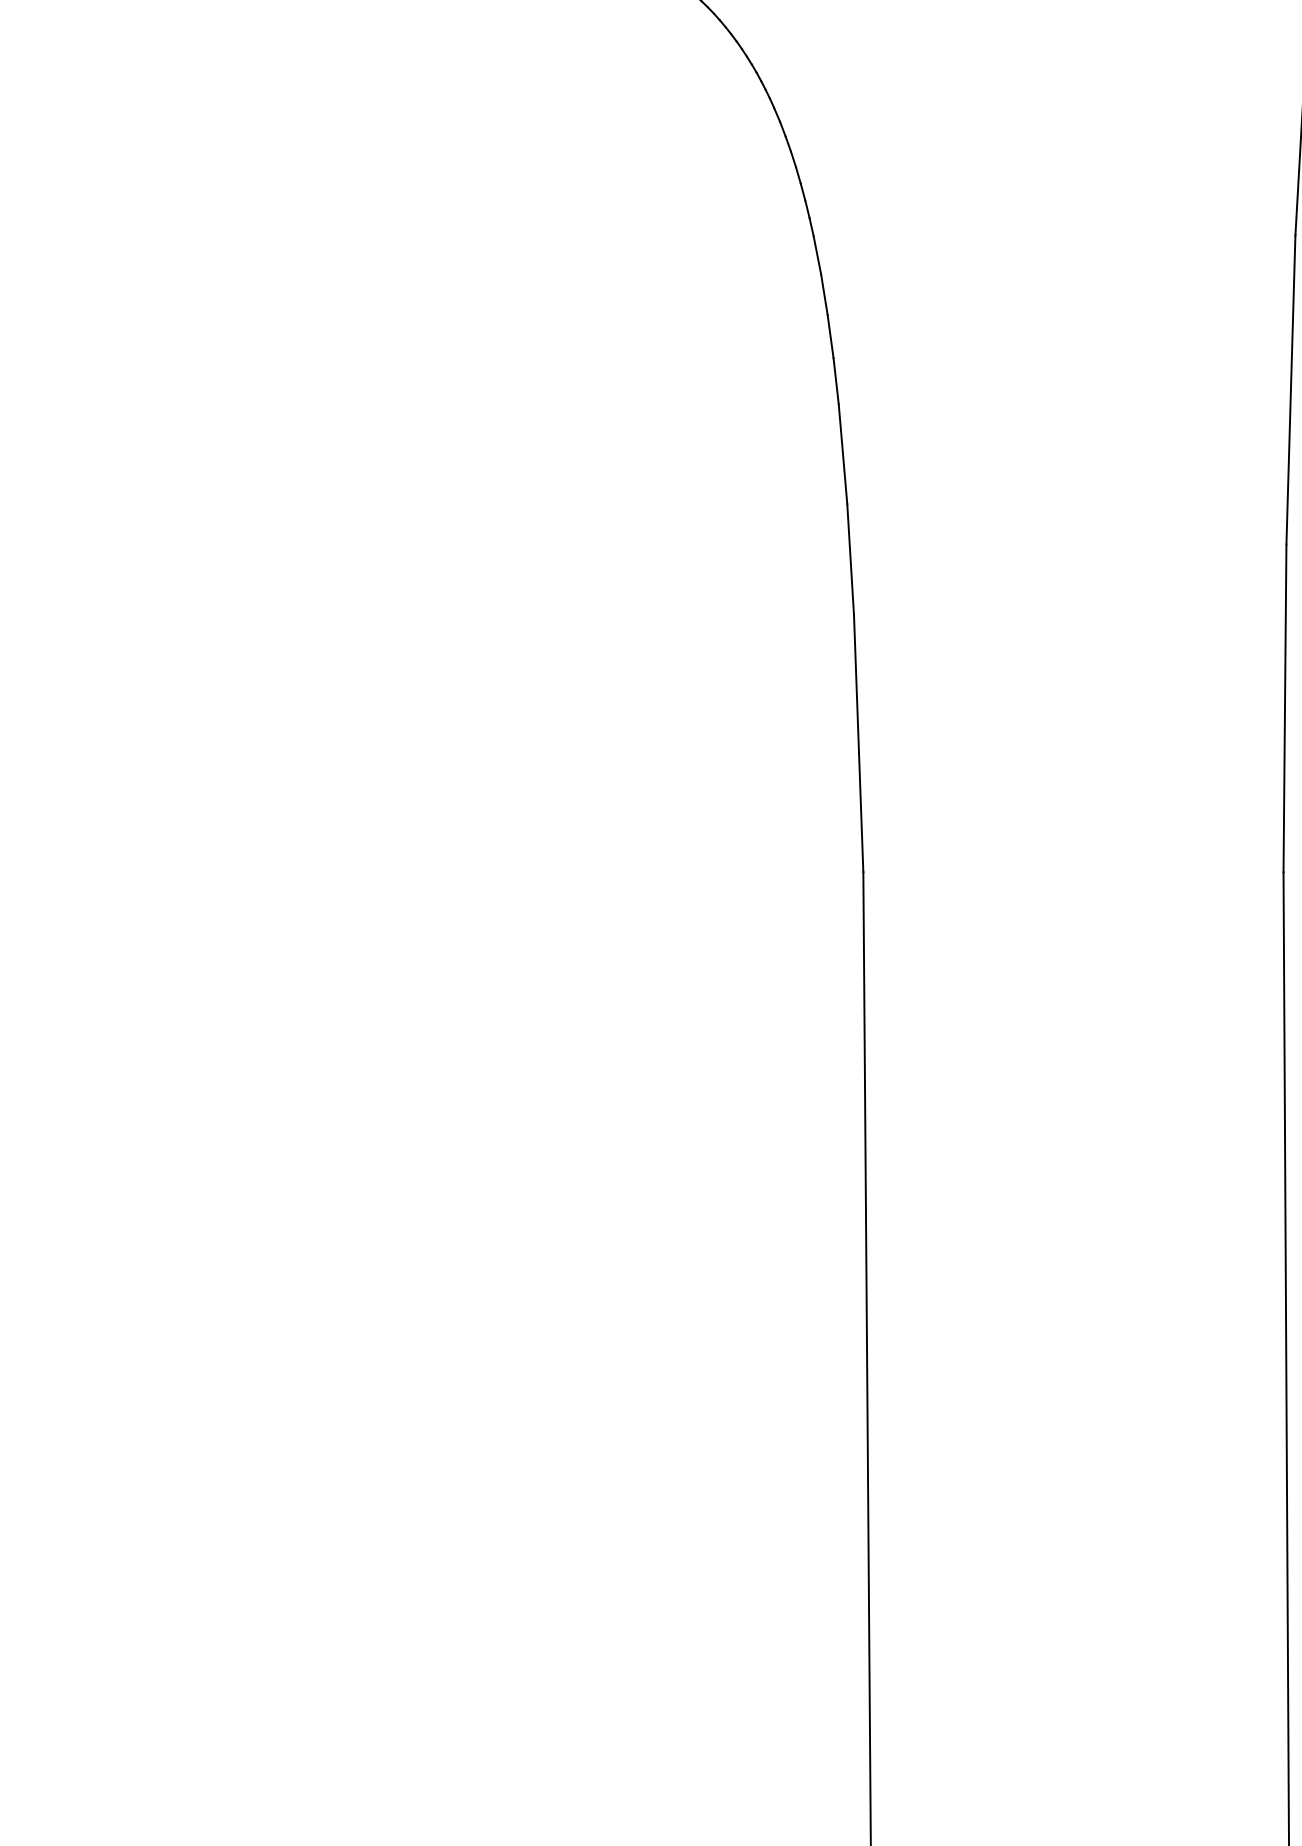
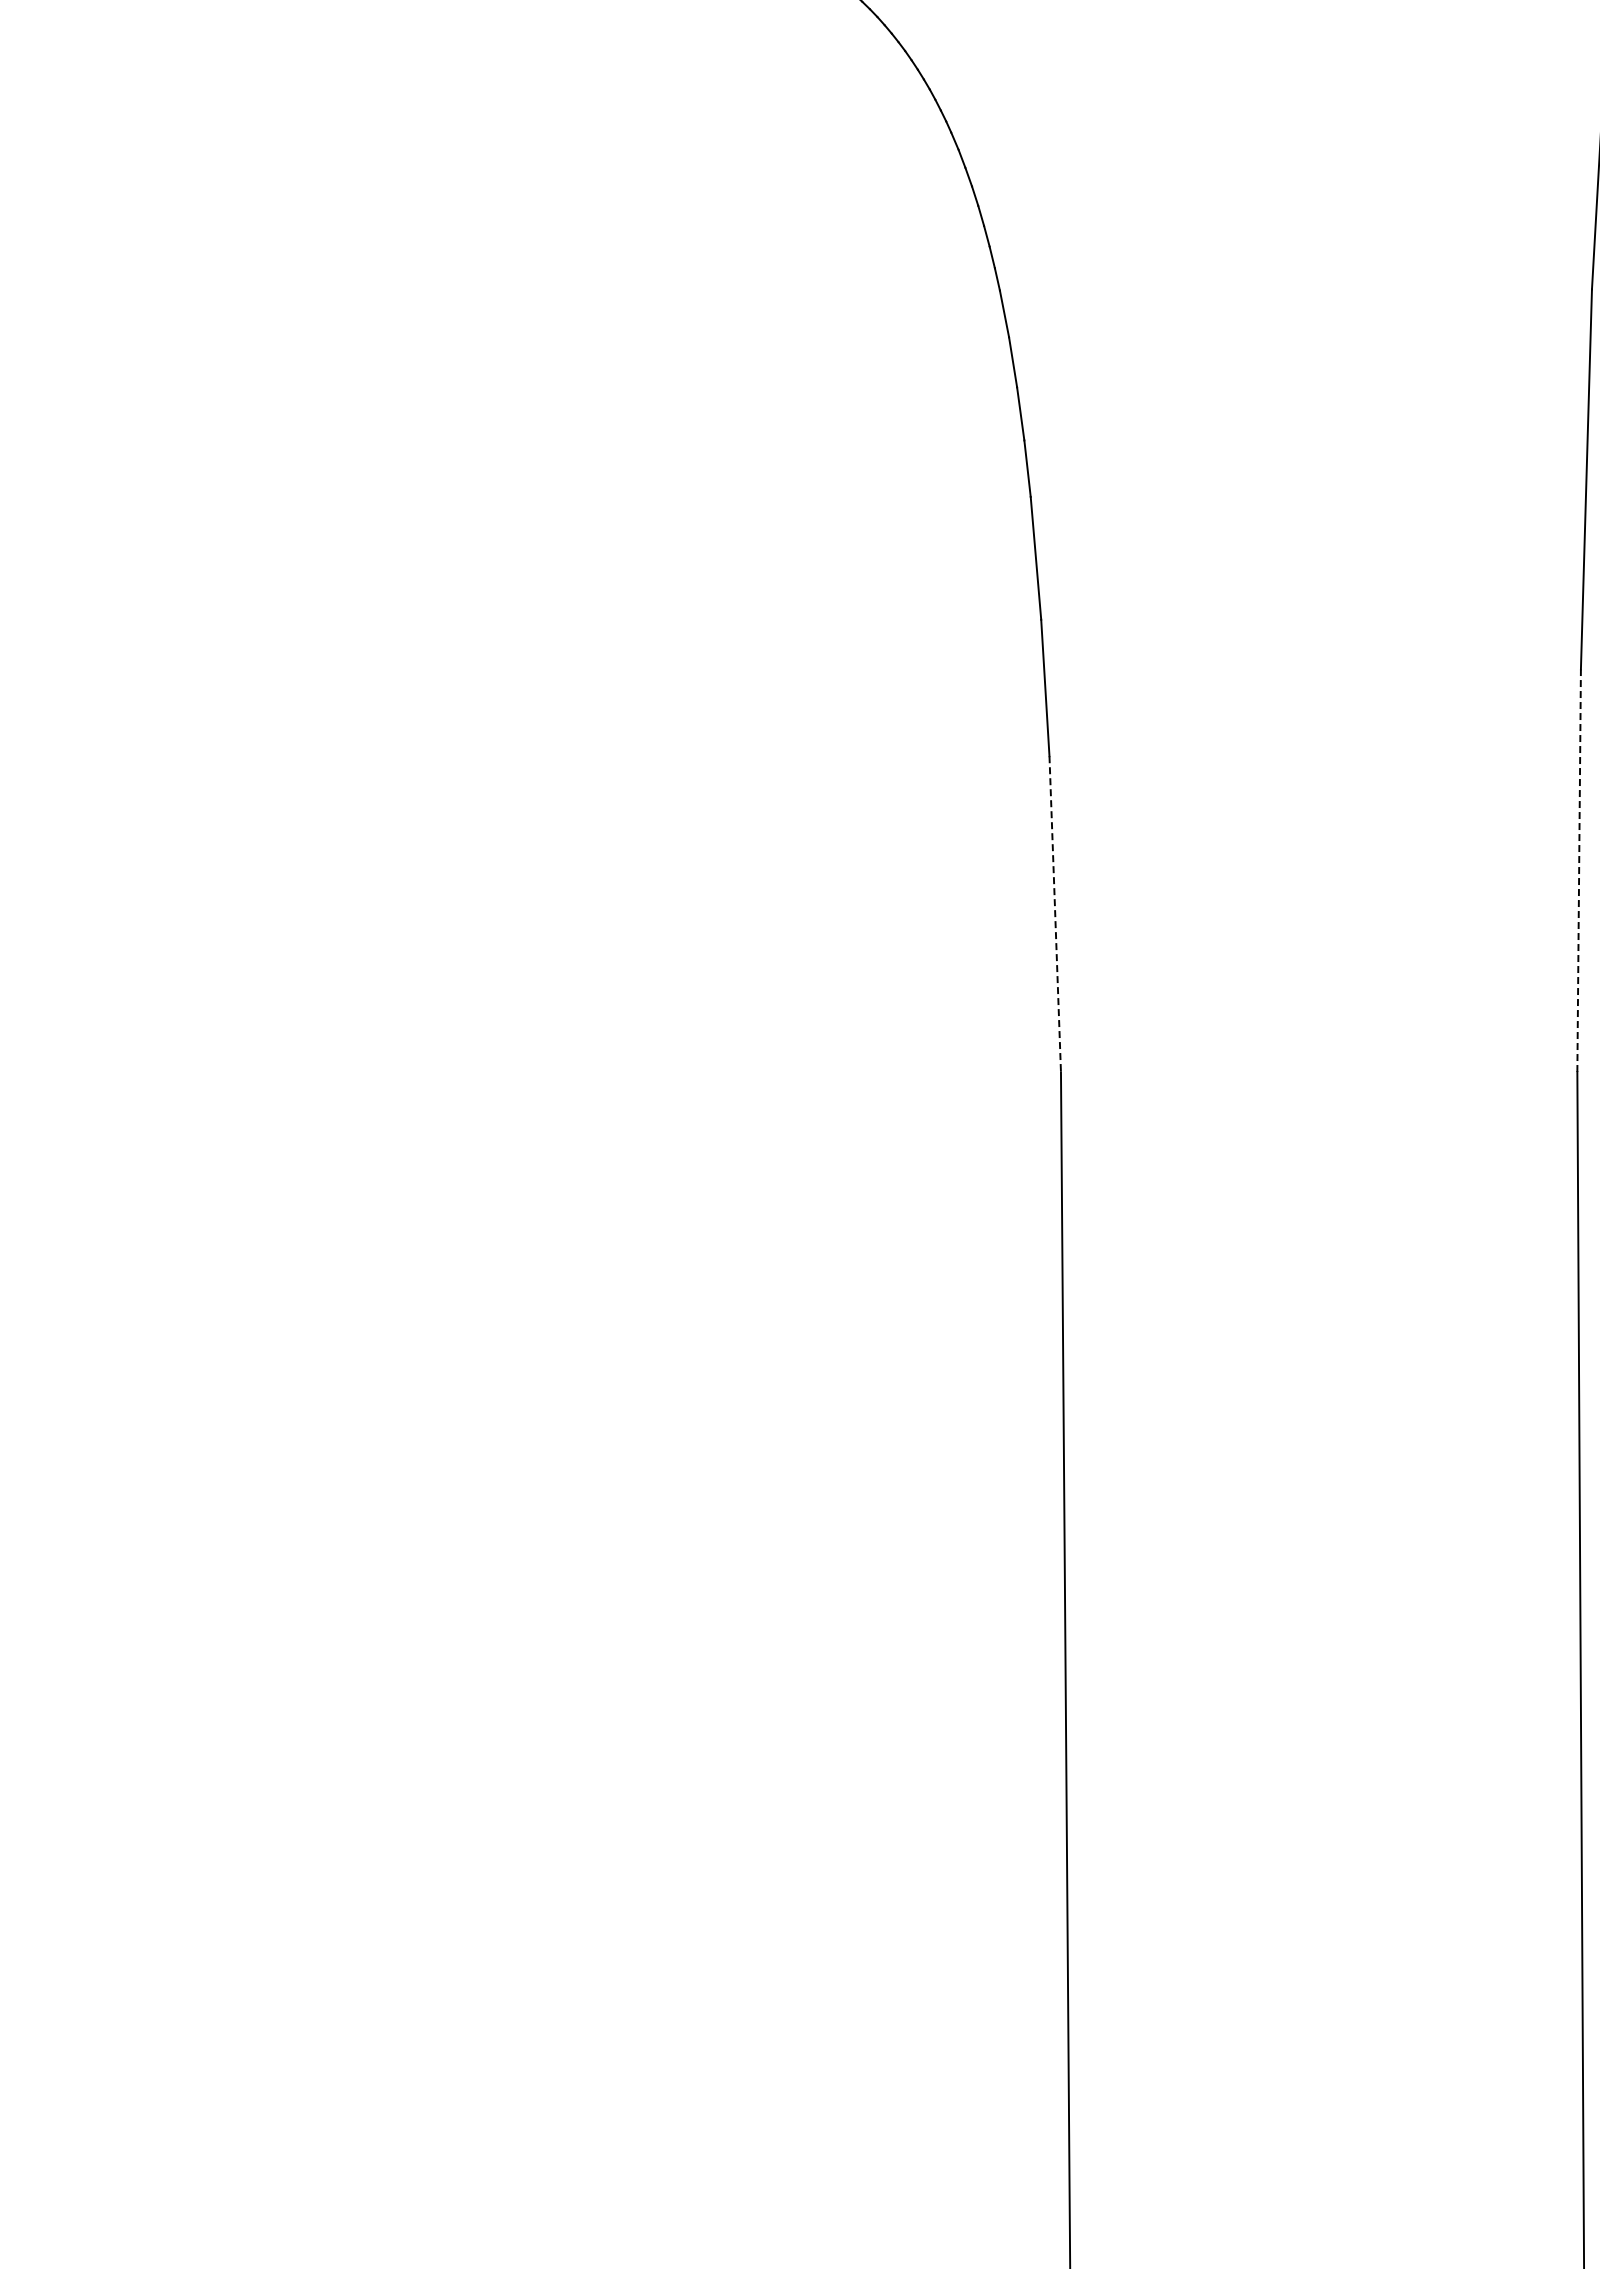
line: (1285, 708) -> (1579, 870), solid -> dashed
line: (858, 743) -> (1055, 914), solid -> dashed

